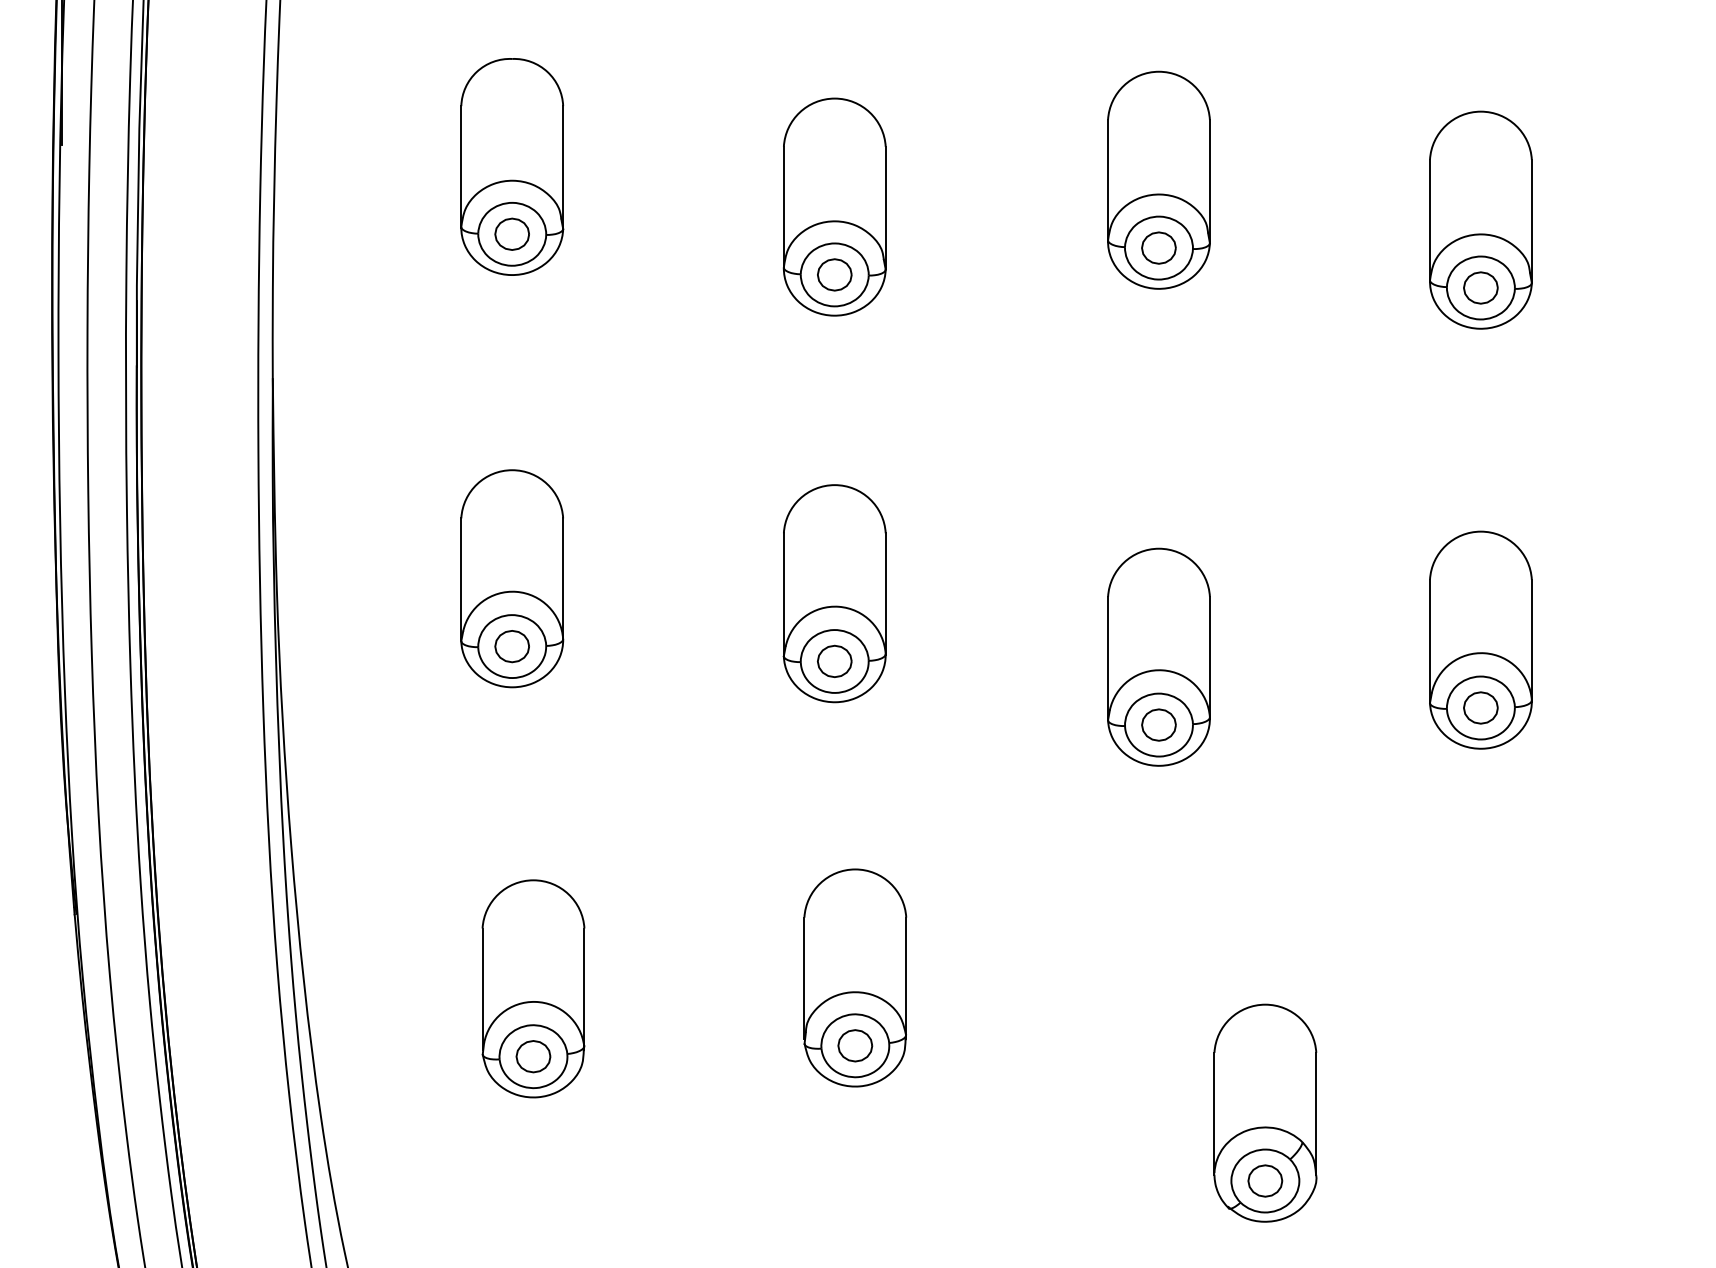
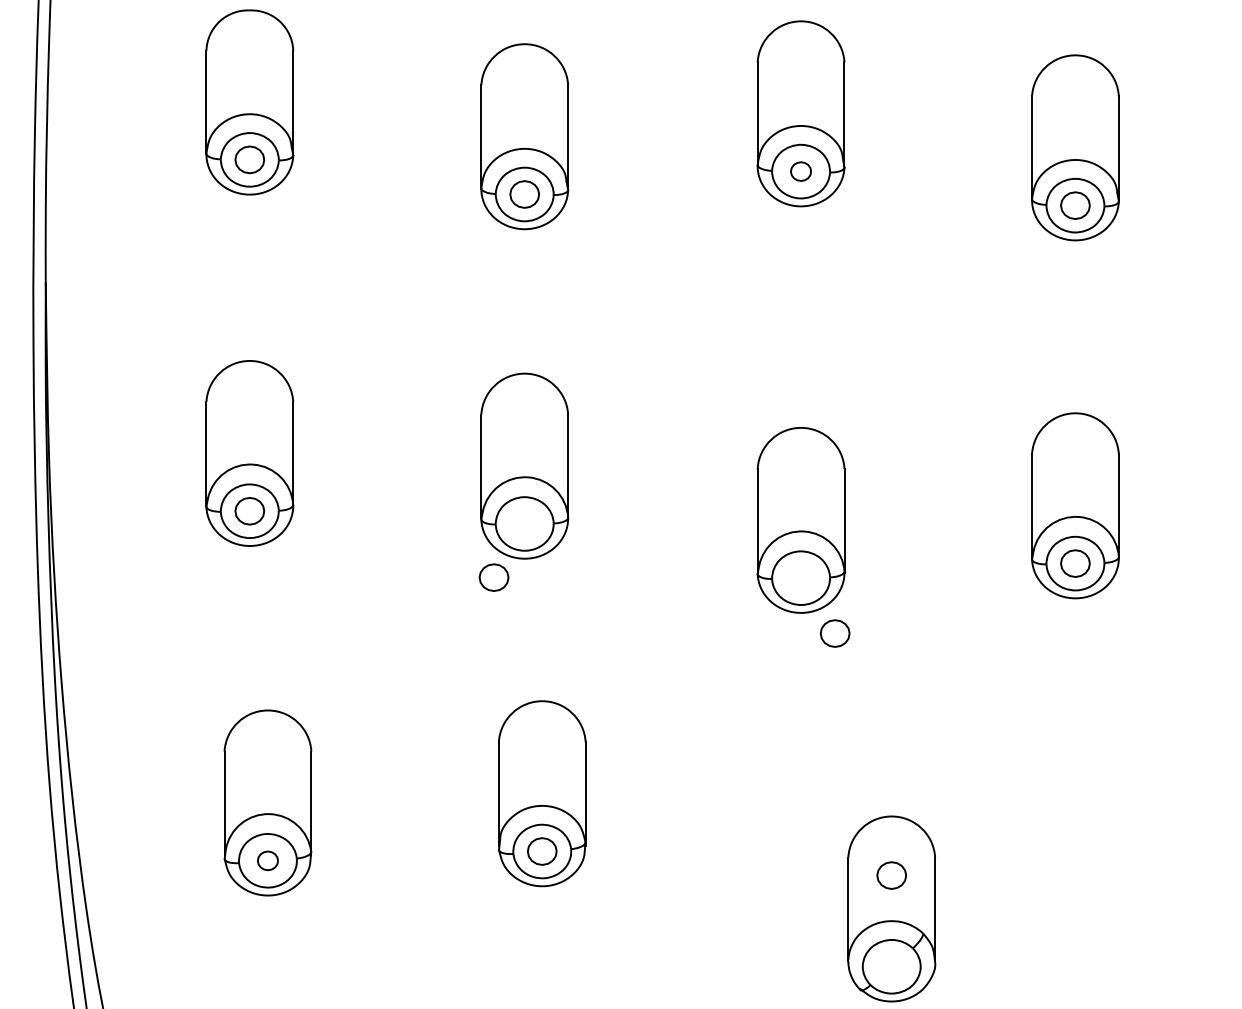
part: (1158, 247) -> (800, 171), size x0.7
part: (834, 660) -> (493, 576), moved
part: (1158, 724) -> (834, 633), moved
part: (533, 1056) -> (267, 860), size x0.7
part: (1265, 1180) -> (891, 875), moved

